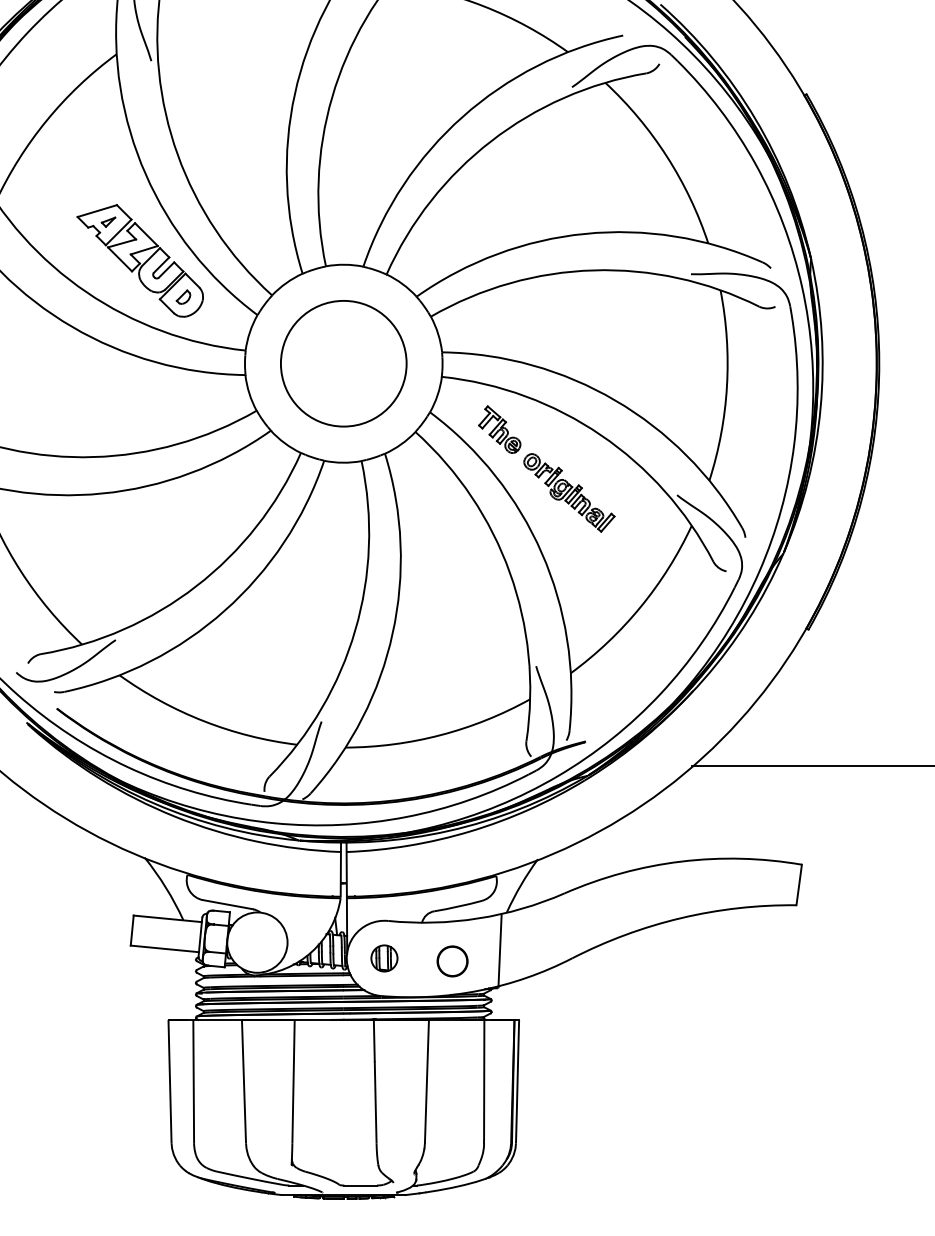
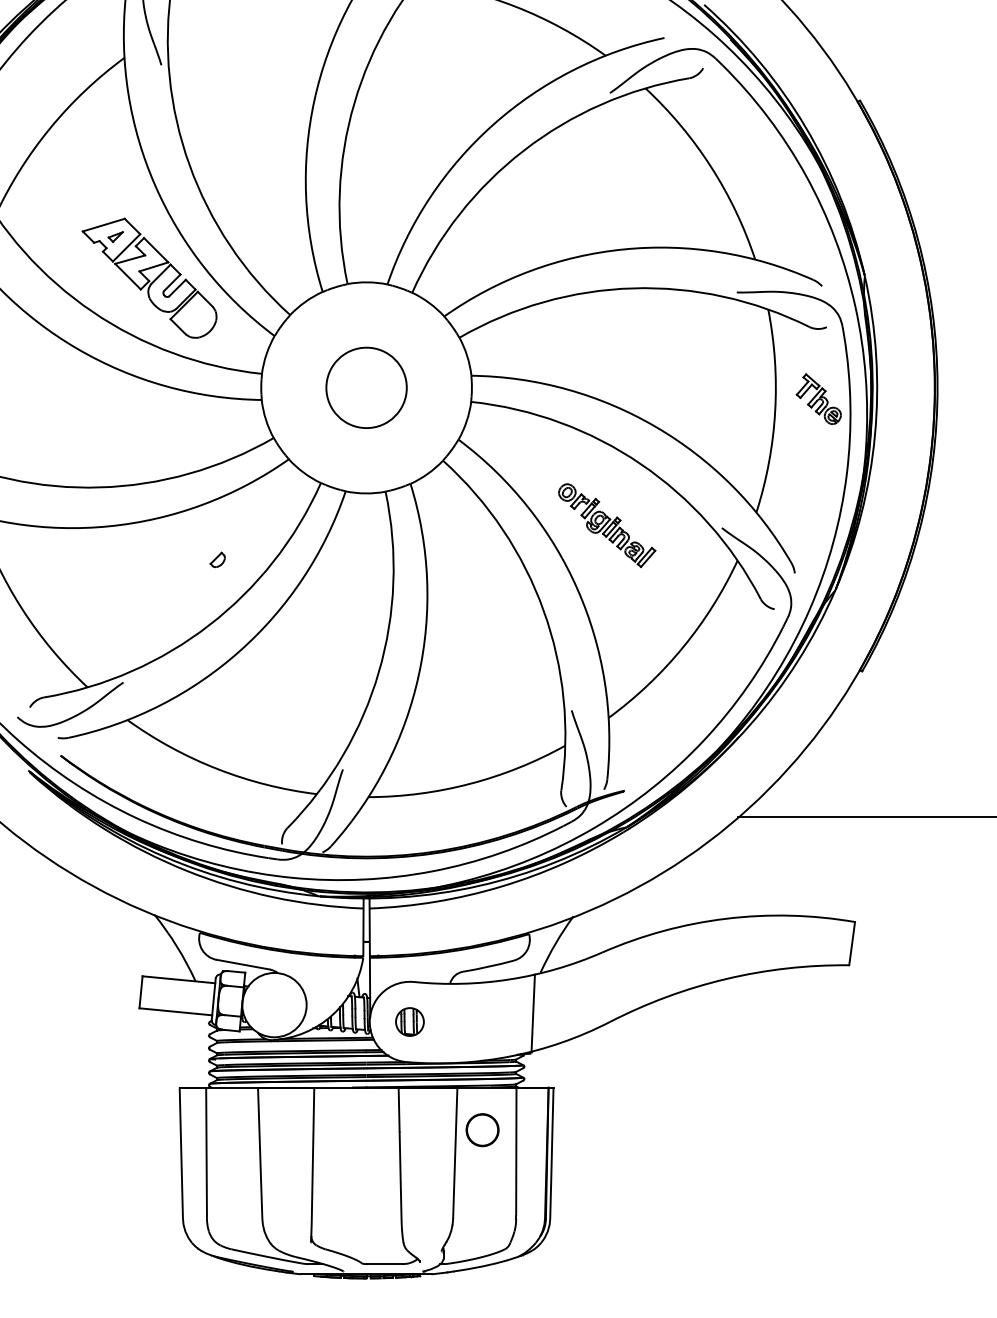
part: (183, 296) -> (217, 559), moved
circle: (343, 363) -> (366, 387), size x0.6
part: (499, 429) -> (818, 398), moved
circle: (452, 961) -> (482, 1130), moved

